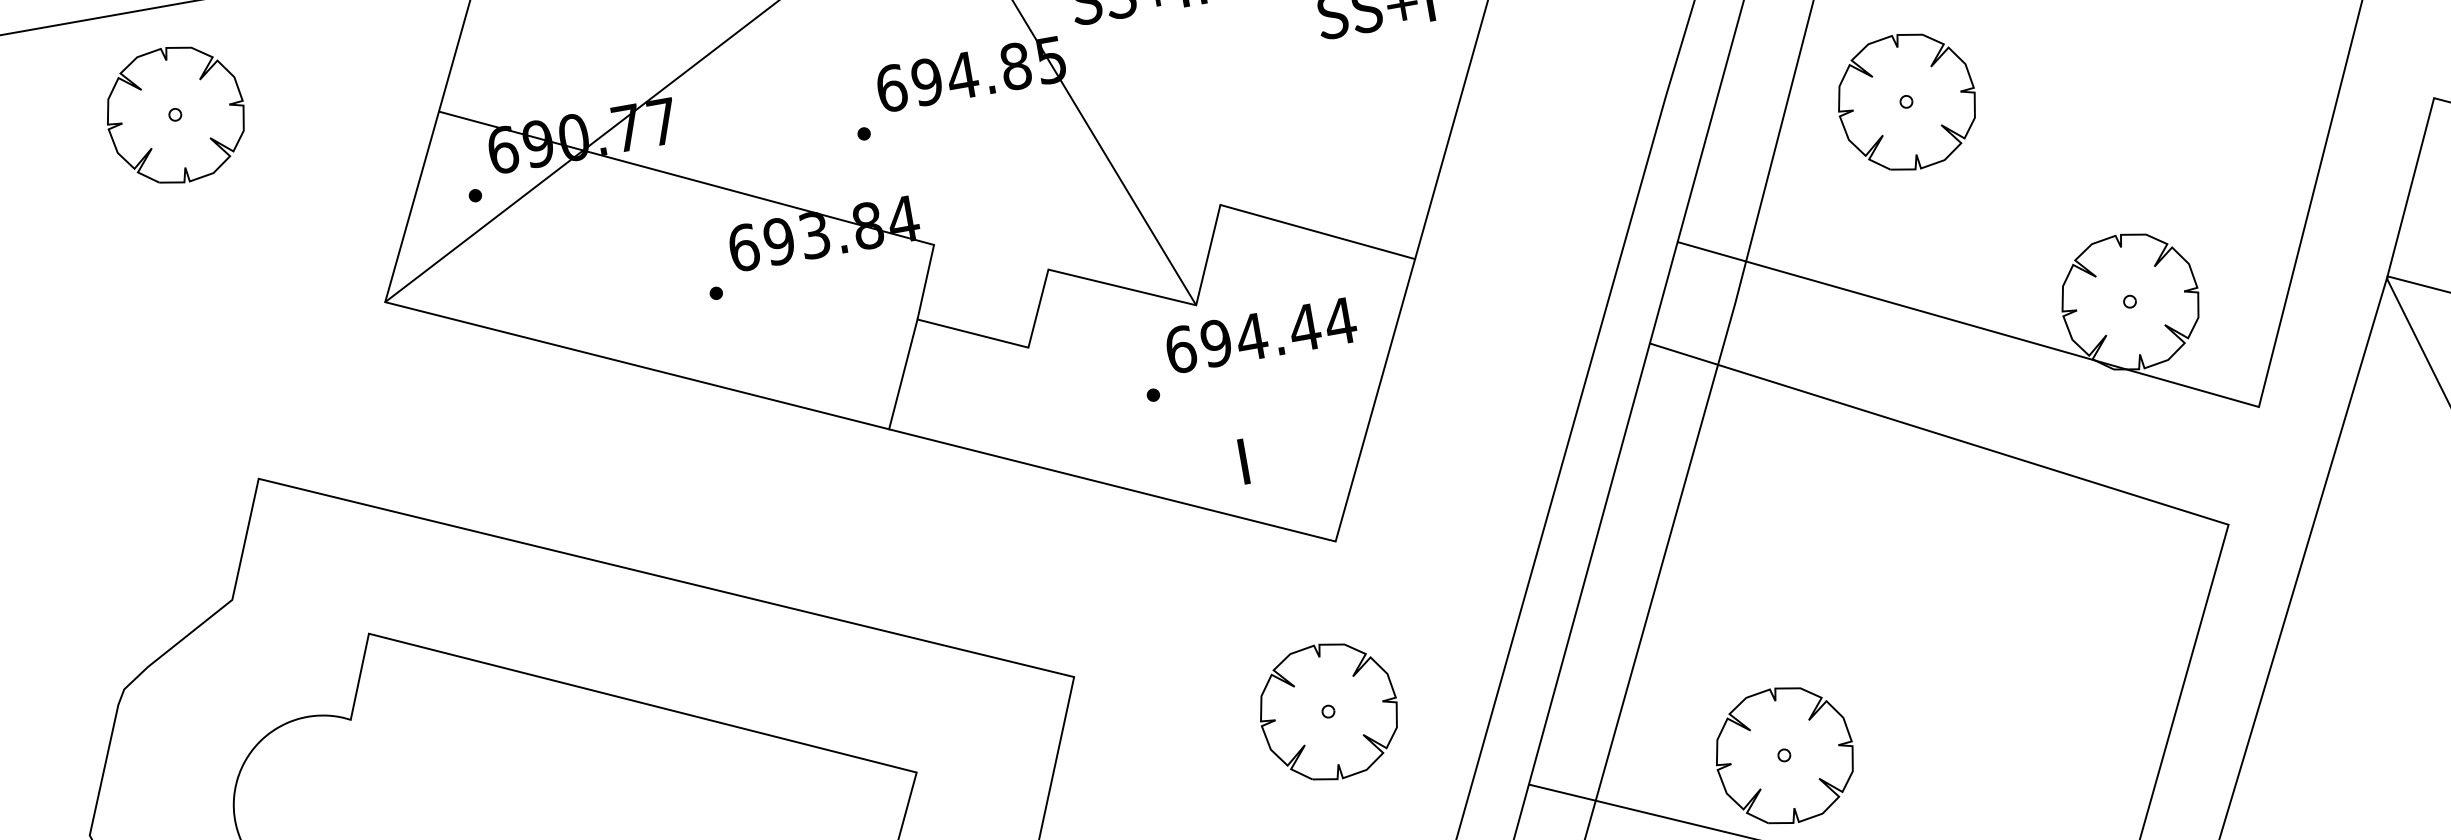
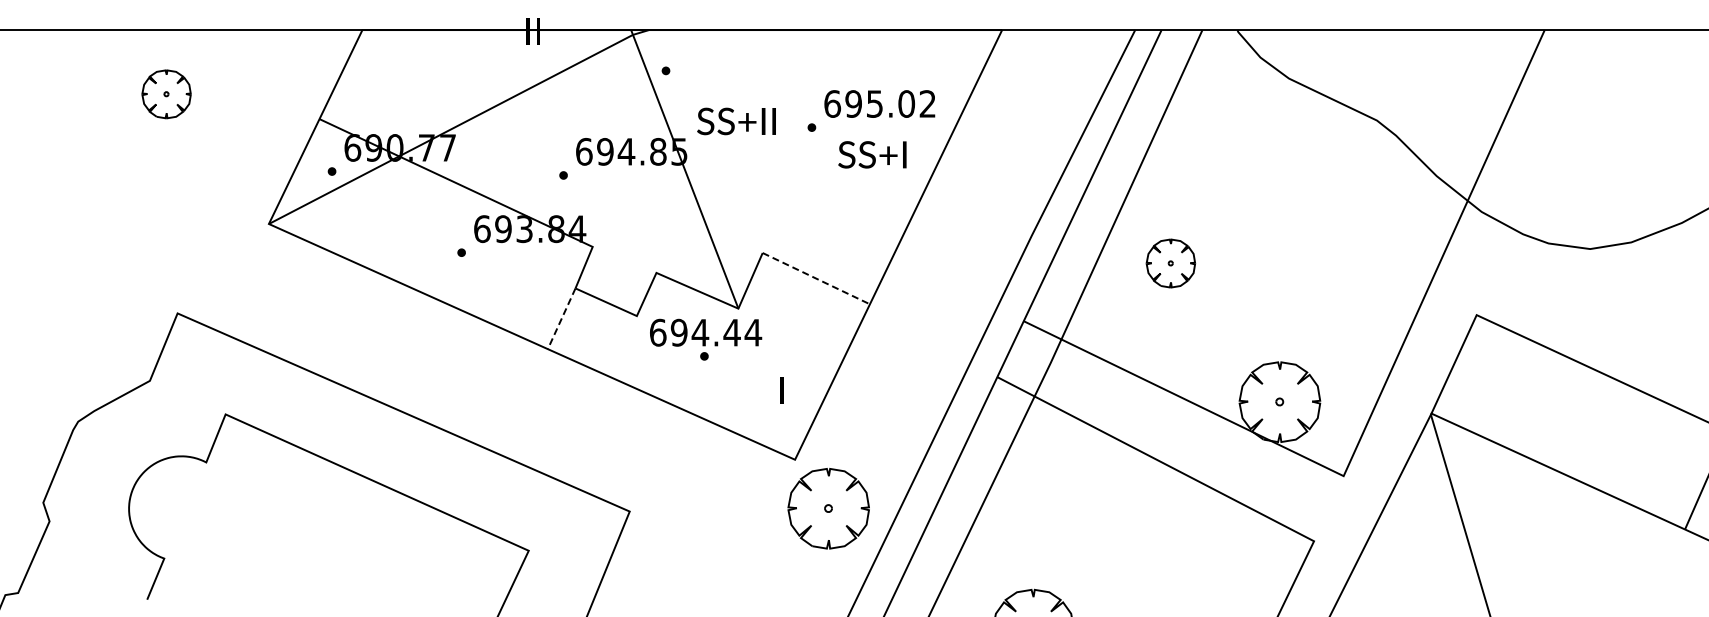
part: (1906, 102) -> (1170, 263), size x0.6
part: (175, 115) -> (166, 94), size x0.6
line: (1318, 231) -> (816, 278), solid -> dashed
text: (1261, 334) -> (706, 332), moved
line: (903, 375) -> (561, 319), solid -> dashed
text: (1243, 462) -> (781, 390), moved
part: (1328, 711) -> (828, 508), moved

